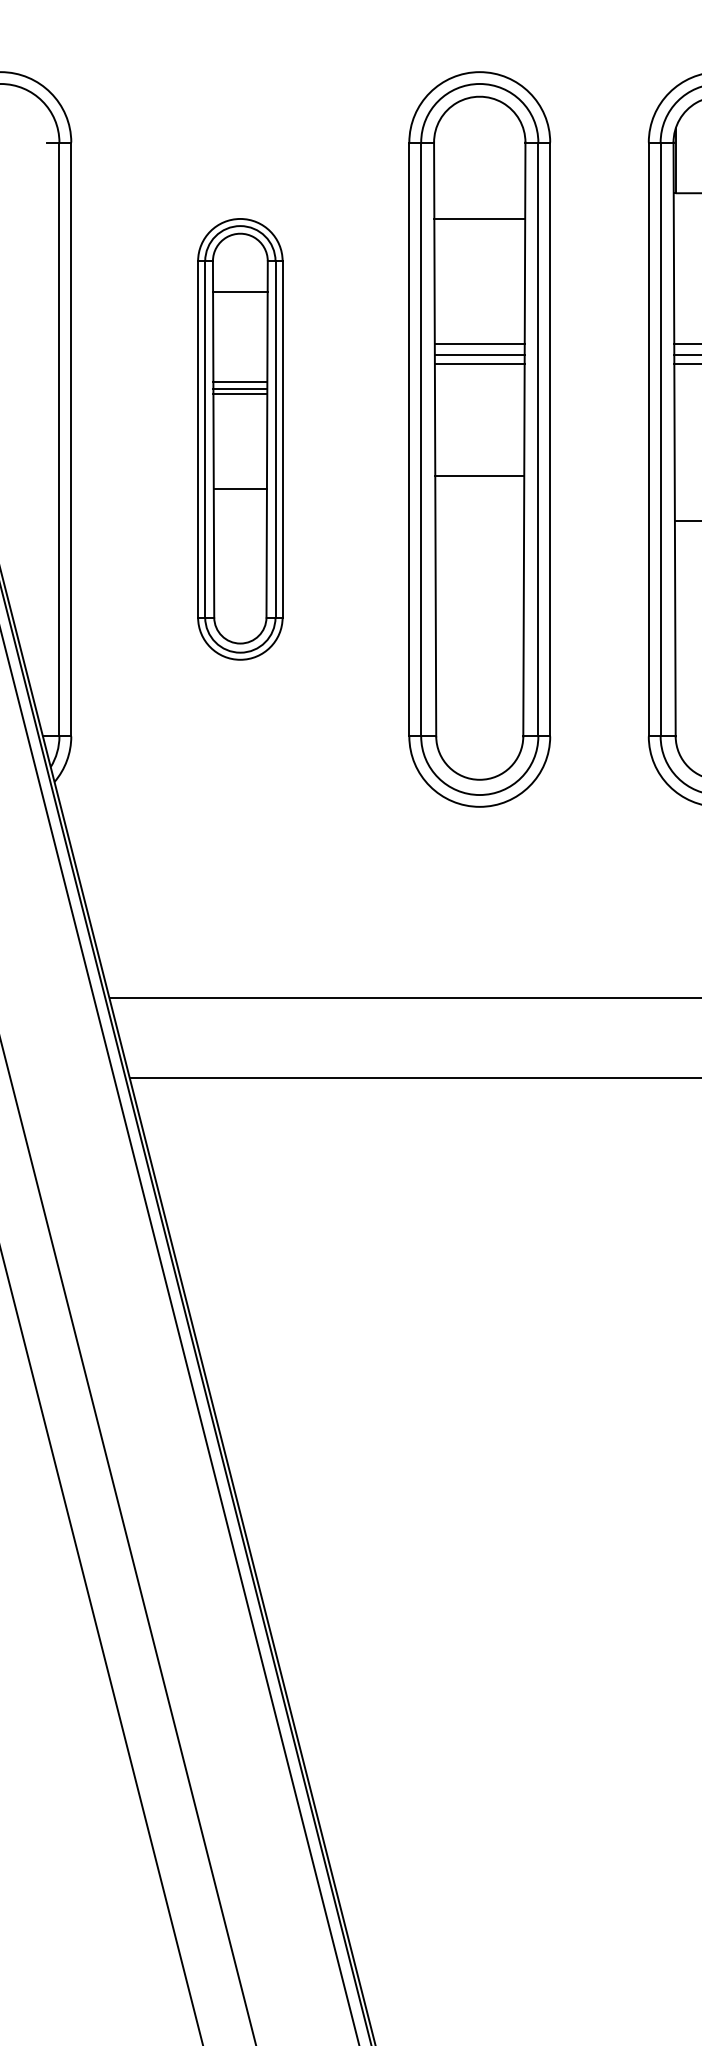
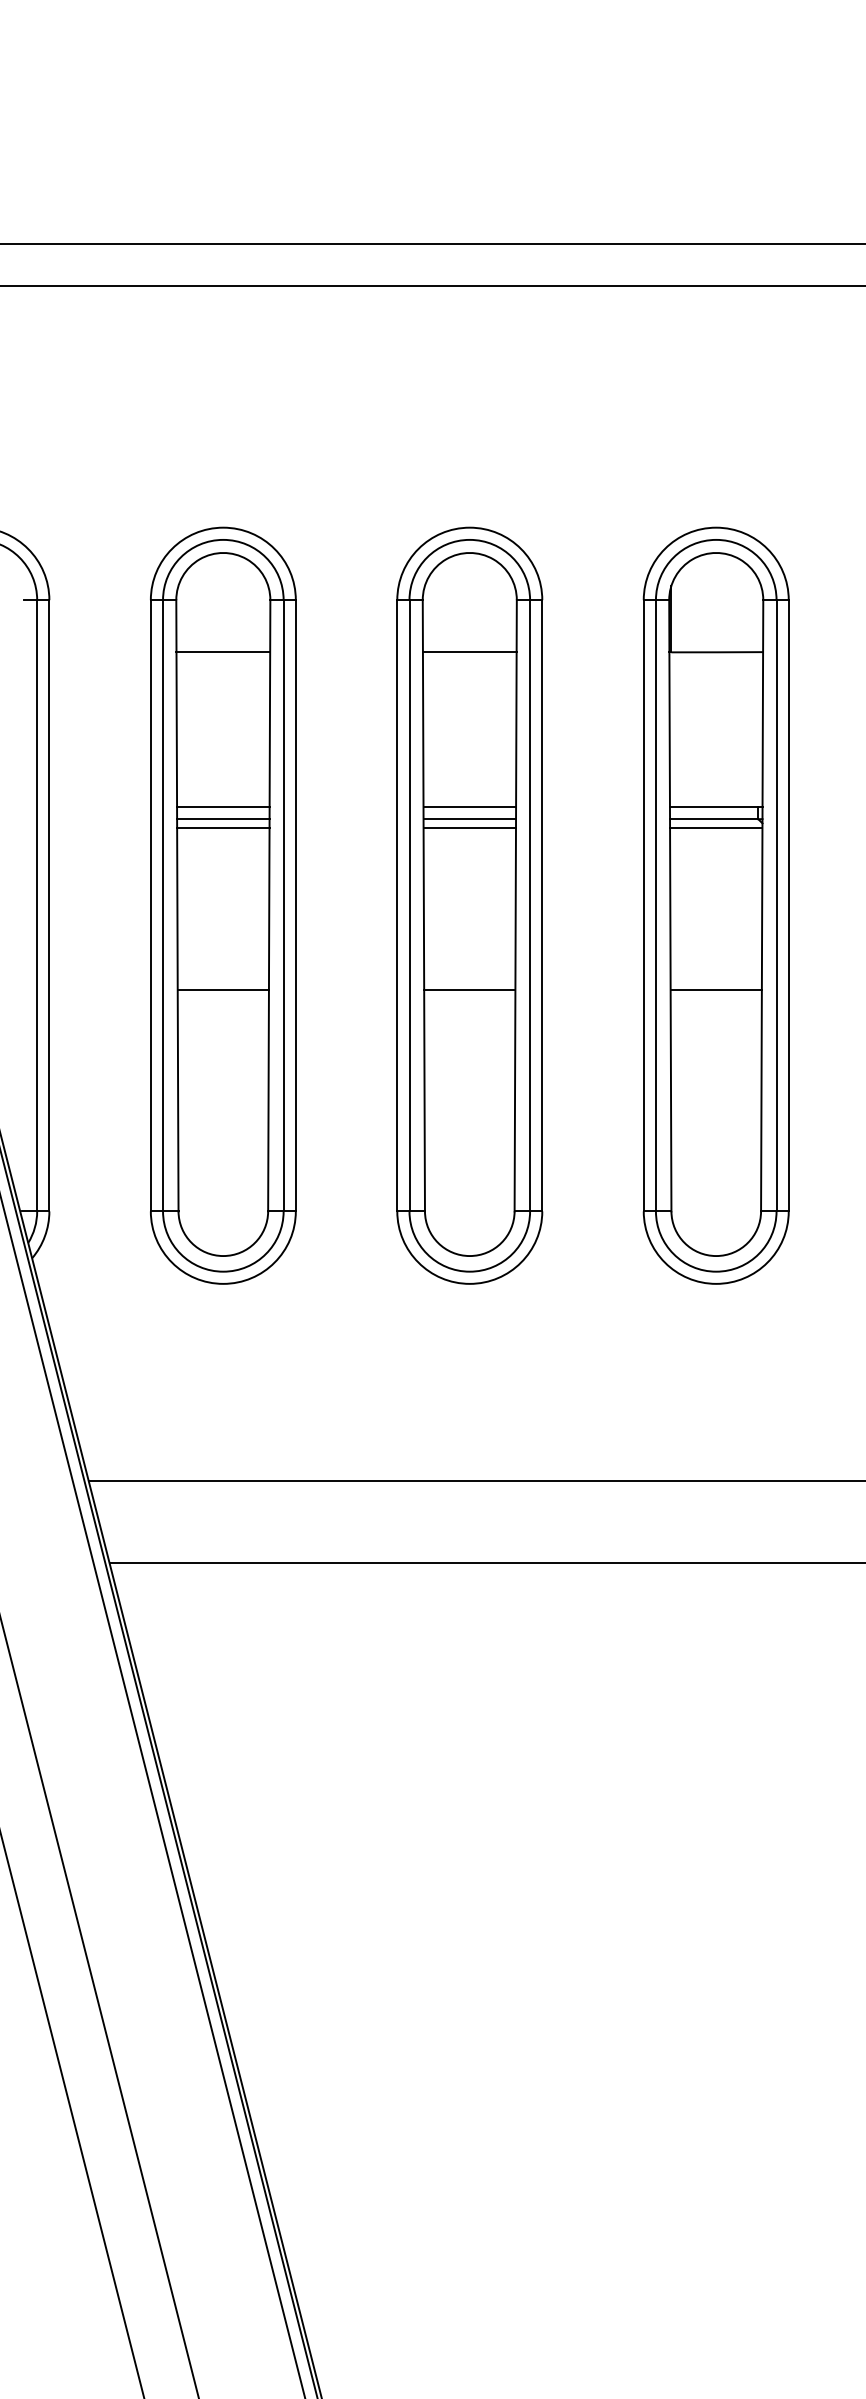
line: (479, 218) -> (469, 652), moved
part: (240, 439) -> (223, 905), size x1.67
line: (479, 476) -> (469, 990), moved

